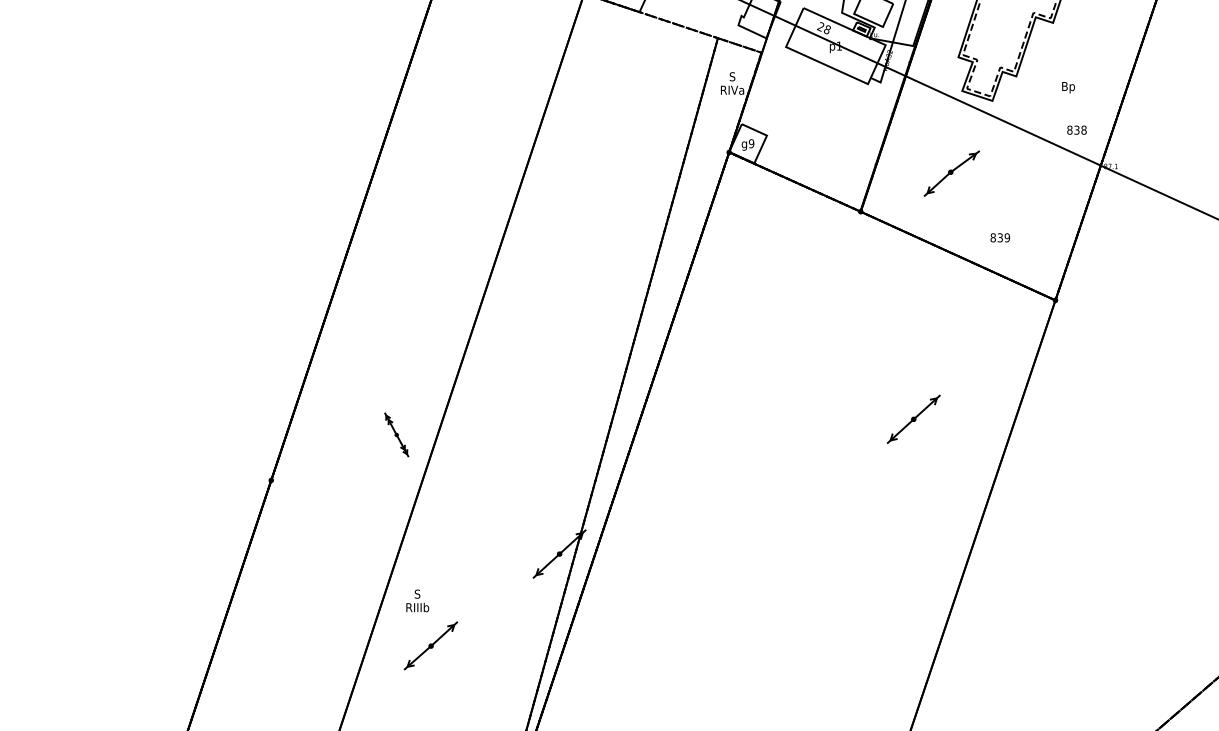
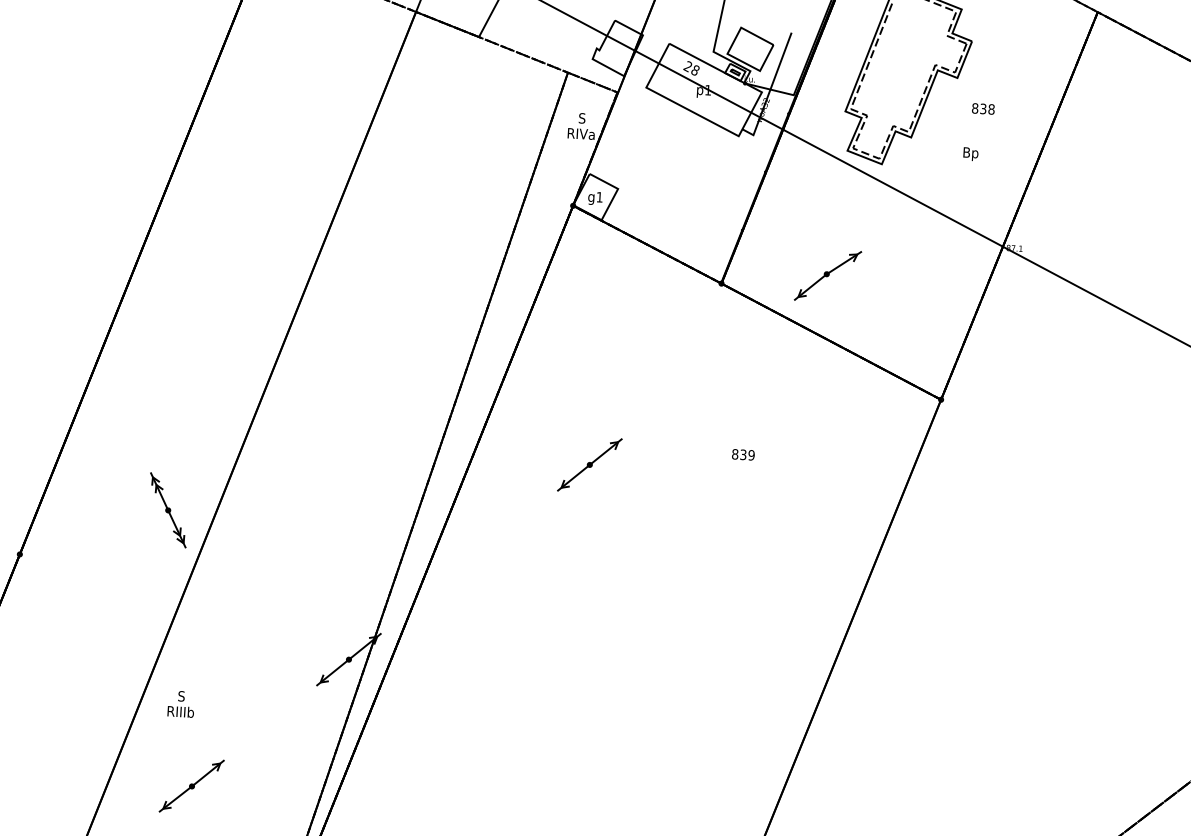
text: (1076, 129) -> (982, 108), moved
text: (751, 143) -> (599, 197), g9 -> g1
part: (951, 173) -> (827, 275), moved
text: (1000, 237) -> (743, 454), moved
part: (913, 418) -> (589, 463), moved
part: (396, 434) -> (168, 509), size x1.43
part: (430, 645) -> (191, 785), moved

